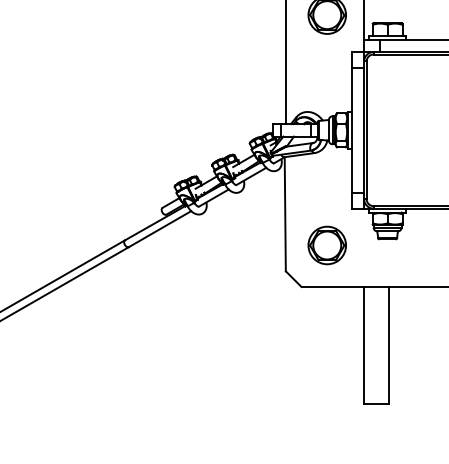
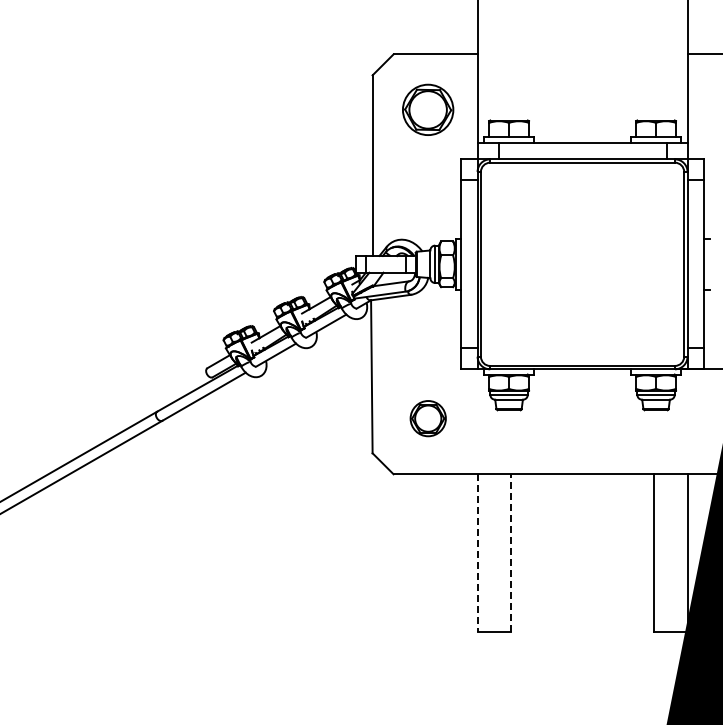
part: (327, 245) -> (428, 418), size x0.7
line: (364, 346) -> (477, 553), solid -> dashed
line: (389, 346) -> (511, 553), solid -> dashed

